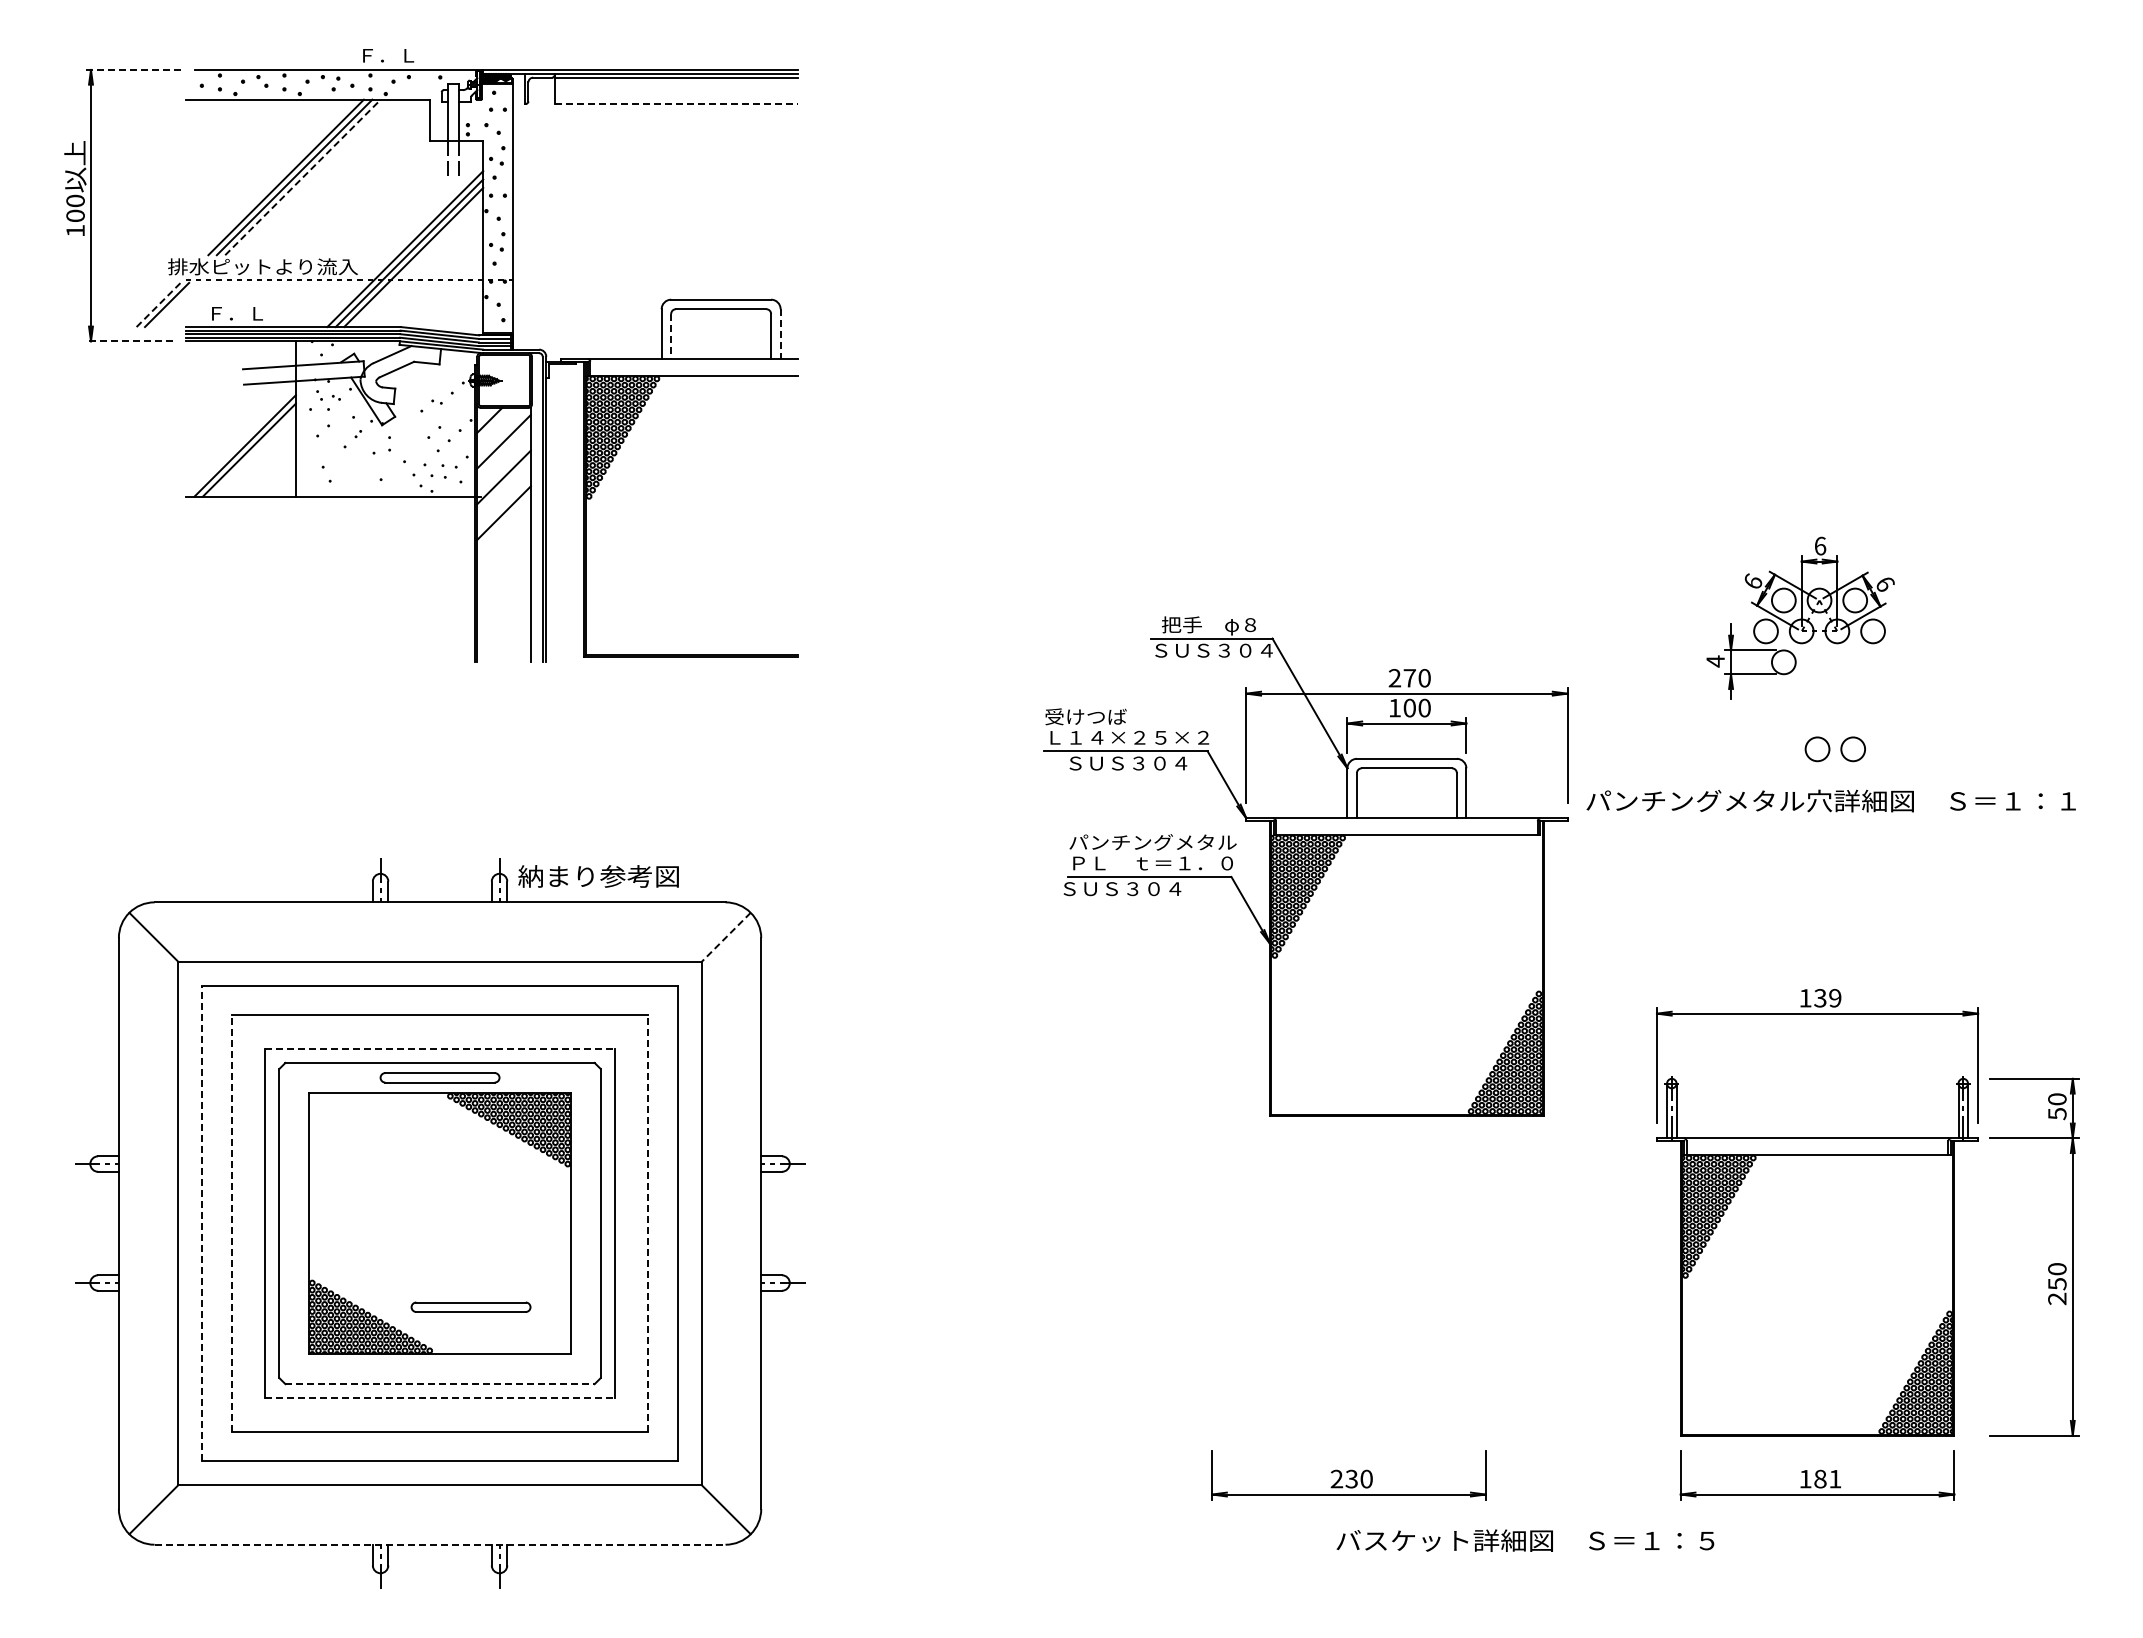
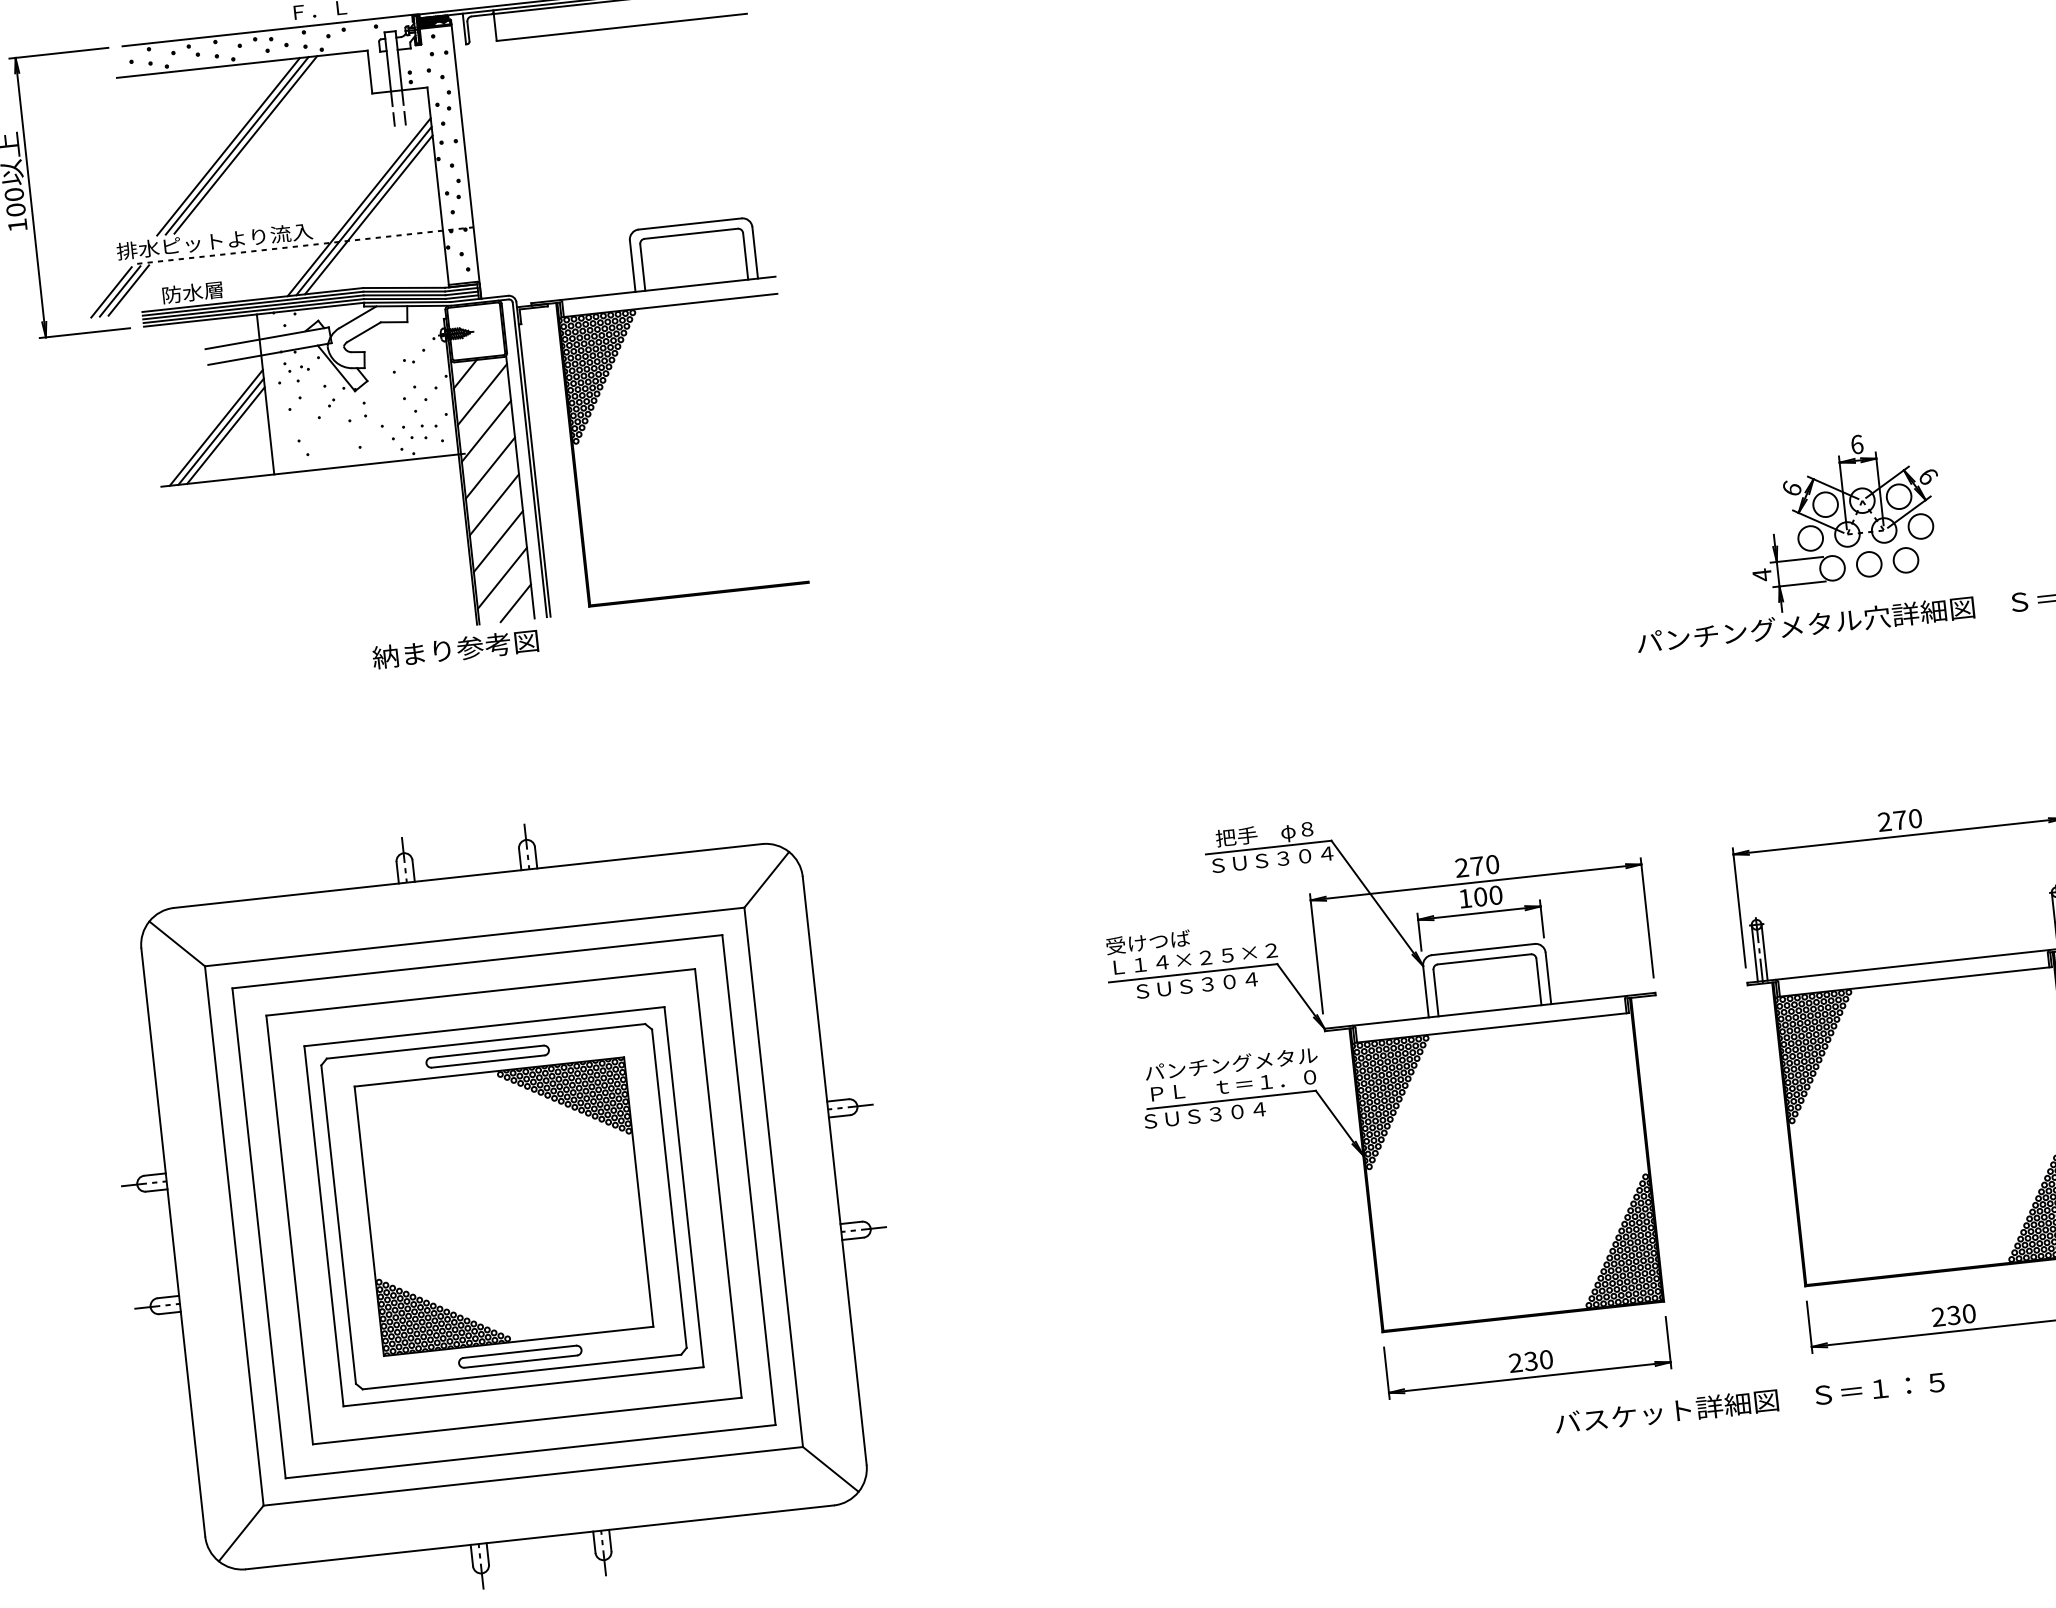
line: (132, 69) -> (58, 52), dashed -> solid
line: (676, 103) -> (622, 26), dashed -> solid
line: (303, 177) -> (246, 144), dashed -> solid
line: (159, 304) -> (112, 291), dashed -> solid
line: (175, 304) -> (128, 289), added
text: (236, 313) -> (192, 292), Ｆ．Ｌ -> 防水層
line: (780, 334) -> (755, 253), dashed -> solid
line: (671, 336) -> (643, 267), dashed -> solid
line: (128, 341) -> (84, 333), dashed -> solid
line: (253, 454) -> (225, 435), added
line: (503, 548) -> (493, 504), added
line: (503, 584) -> (497, 541), added
part: (1800, 617) -> (1844, 520), moved
line: (503, 619) -> (501, 577), added
line: (513, 645) -> (514, 603), added
part: (1305, 866) -> (1390, 1071), moved
text: (598, 876) -> (455, 649), moved
line: (726, 937) -> (766, 880), dashed -> solid
text: (1820, 998) -> (1900, 820), 139 -> 270
line: (440, 1048) -> (484, 1026), dashed -> solid
line: (202, 1223) -> (259, 1233), dashed -> solid
line: (231, 1223) -> (289, 1229), dashed -> solid
line: (648, 1223) -> (718, 1183), dashed -> solid
part: (470, 1306) -> (519, 1356), moved
line: (440, 1384) -> (522, 1372), dashed -> solid
line: (440, 1398) -> (524, 1386), dashed -> solid
part: (1348, 1475) -> (1527, 1358), moved
text: (1820, 1478) -> (1953, 1314), 181 -> 230
text: (1525, 1540) -> (1749, 1402), moved
line: (440, 1544) -> (540, 1537), dashed -> solid

